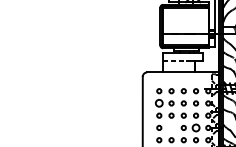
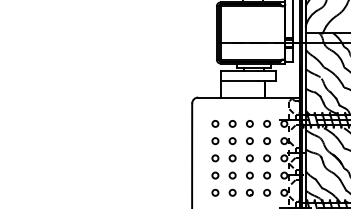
line: (176, 60) -> (239, 80), dashed -> solid
circle: (159, 103) -> (215, 141), size x0.62
circle: (171, 127) -> (232, 175), added
circle: (195, 127) -> (266, 175), size x0.62

